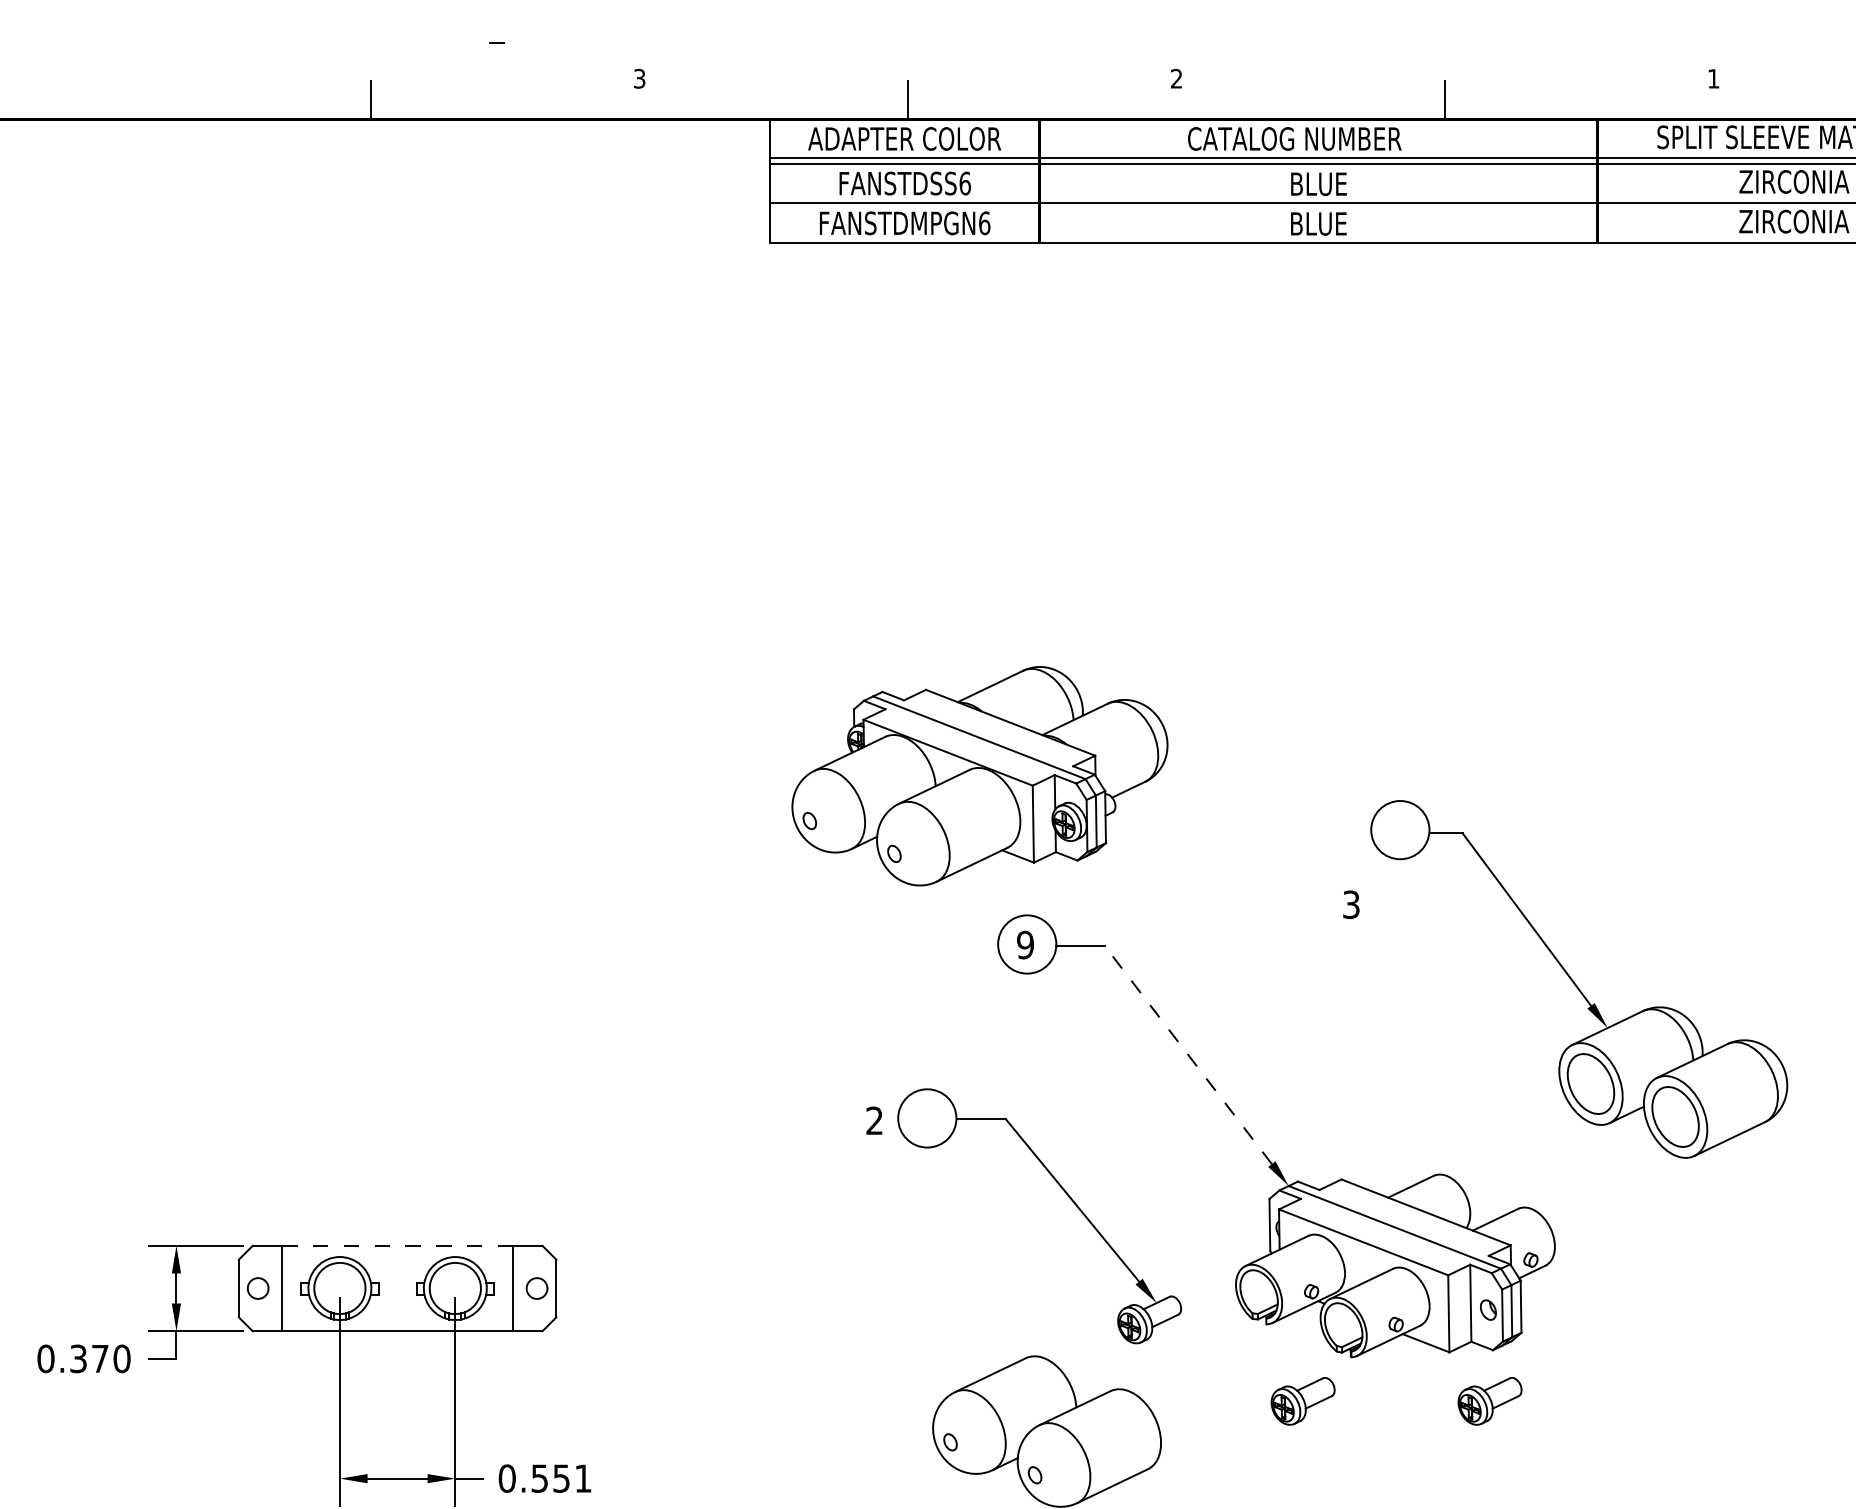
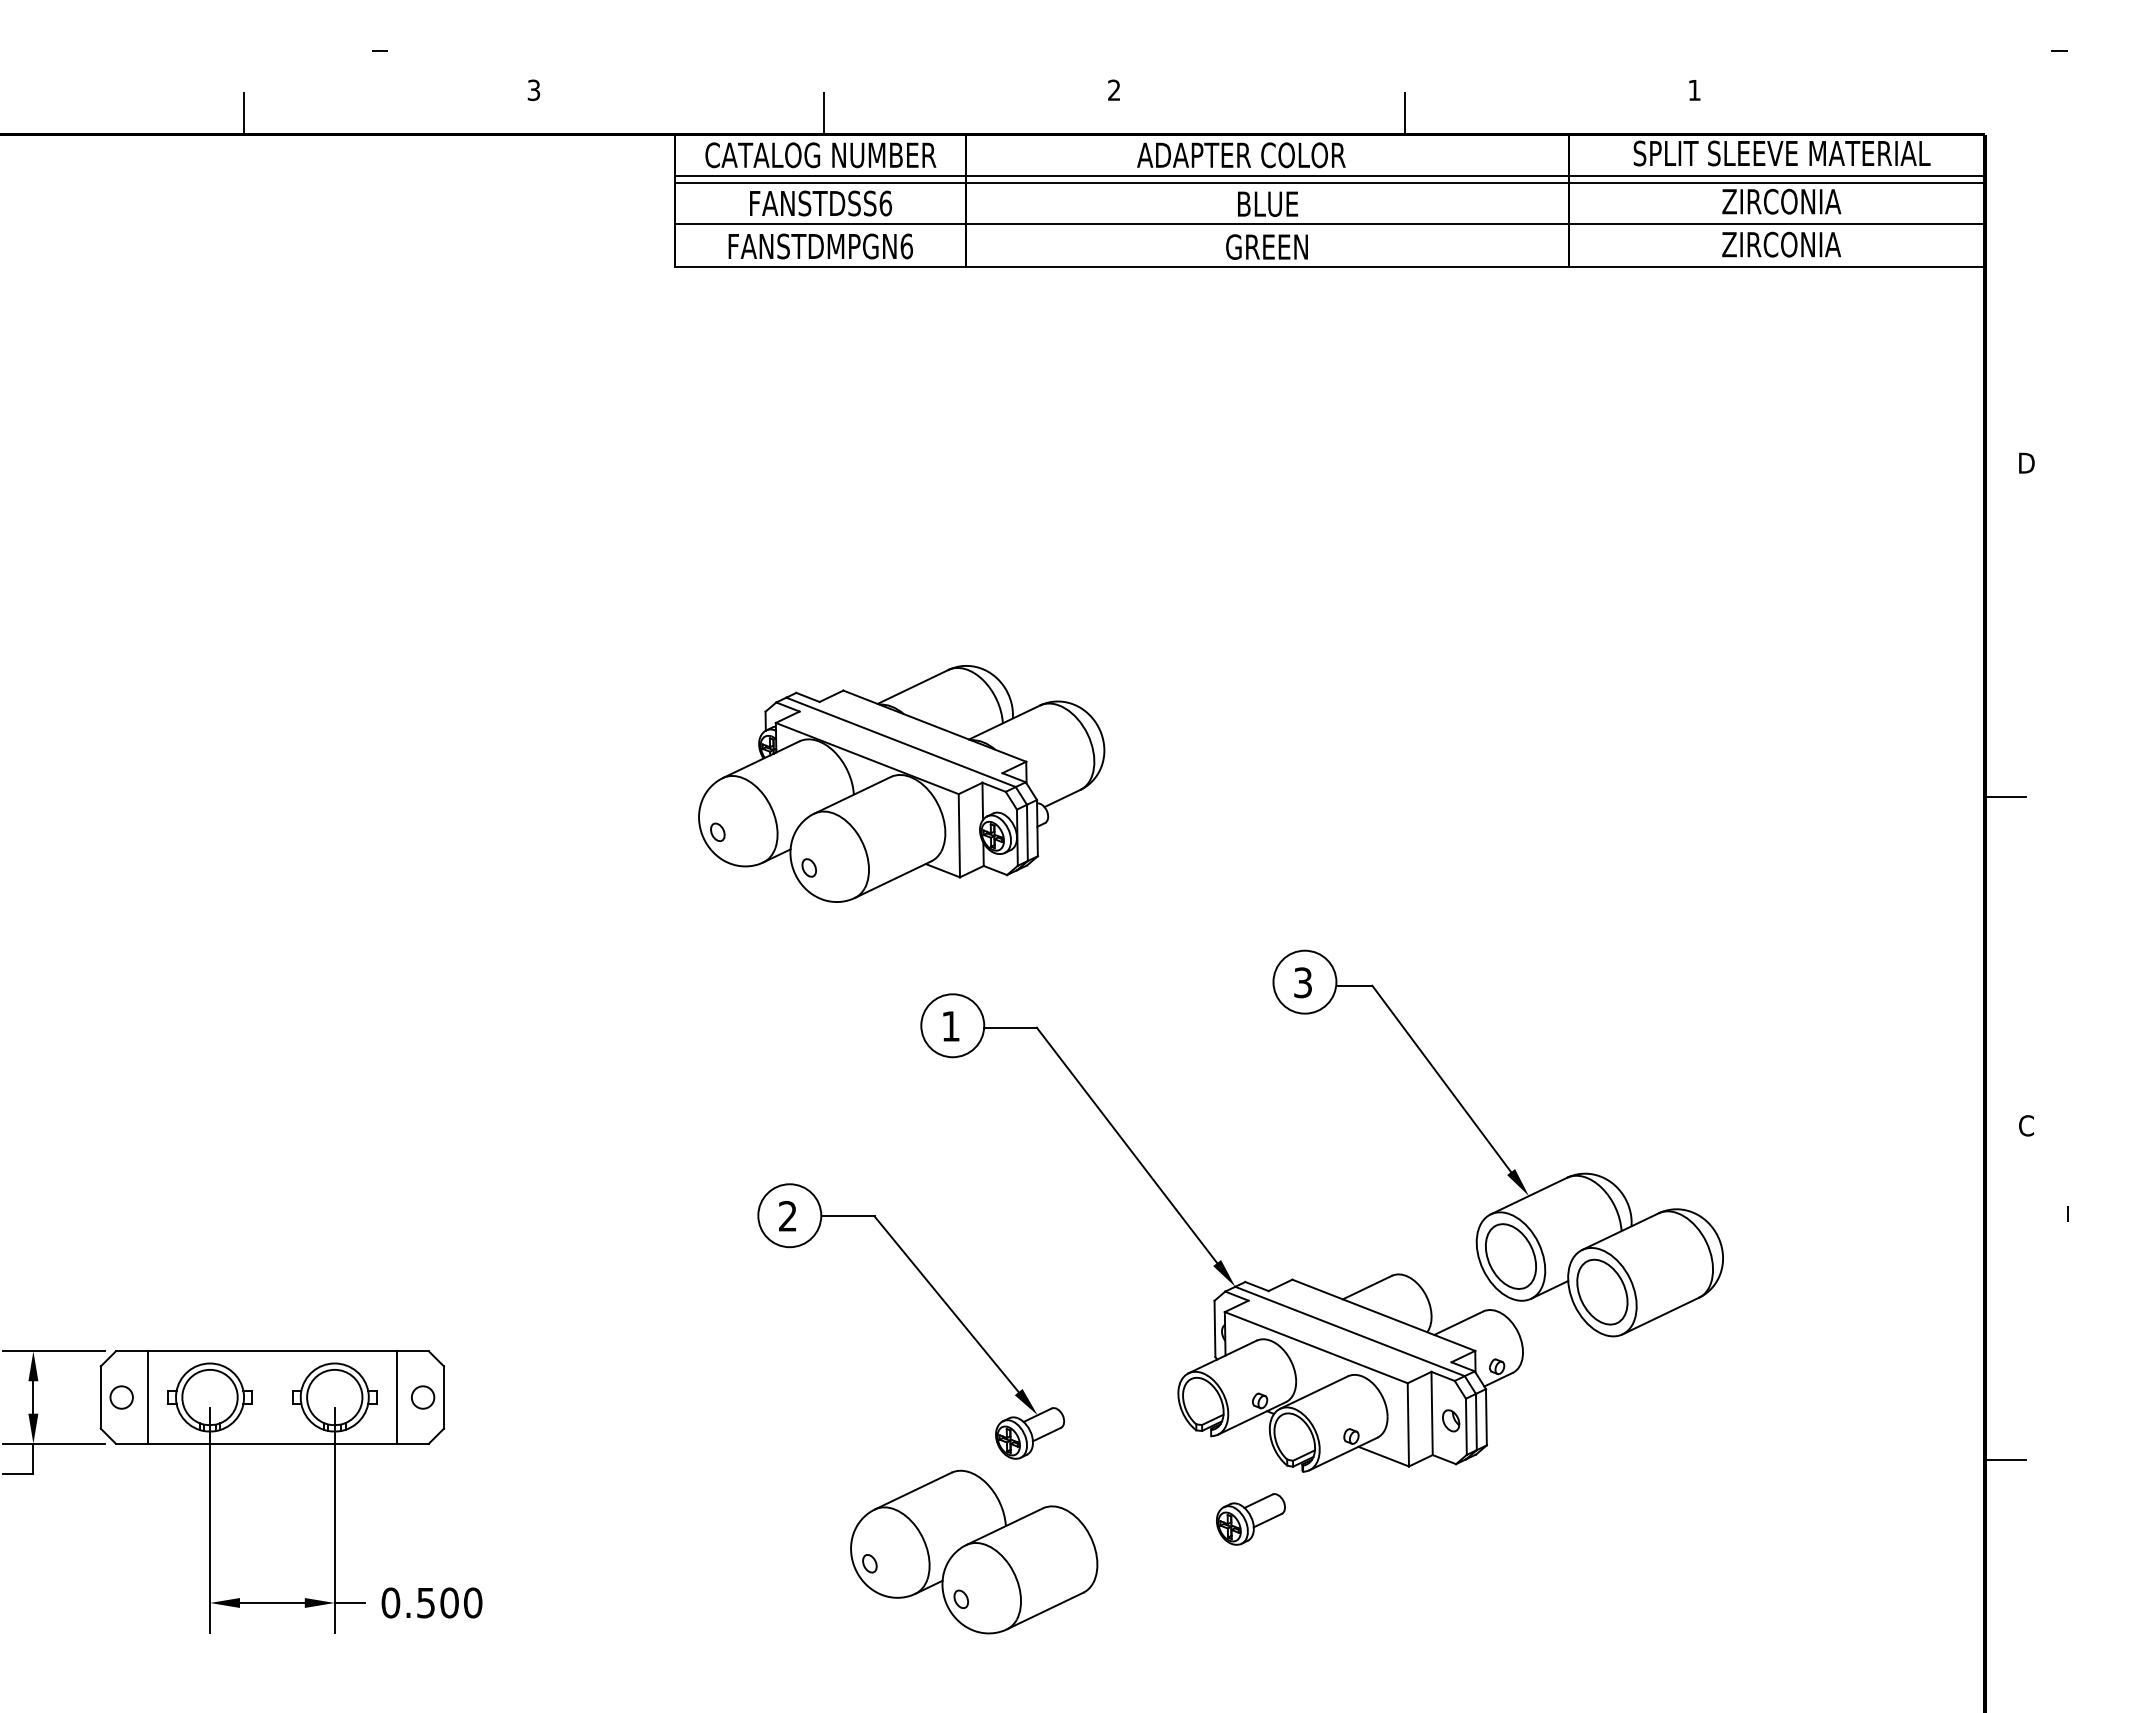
text: (904, 139) -> (820, 155), ADAPTER COLOR -> CATALOG NUMBER
text: (1294, 139) -> (1241, 155), CATALOG NUMBER -> ADAPTER COLOR
text: (1317, 223) -> (1266, 246), BLUE -> GREEN
part: (979, 775) -> (901, 783), moved
text: (1025, 945) -> (950, 1026), 9 -> 1
part: (1578, 979) -> (1497, 1143), moved
line: (1188, 1055) -> (1126, 1145), dashed -> solid
part: (1065, 1194) -> (939, 1297), moved
line: (397, 1245) -> (272, 1351), dashed -> solid
part: (1489, 1401) -> (1452, 1519), removed
text: (572, 1478) -> (461, 1602), 0.551 -> 0.500

